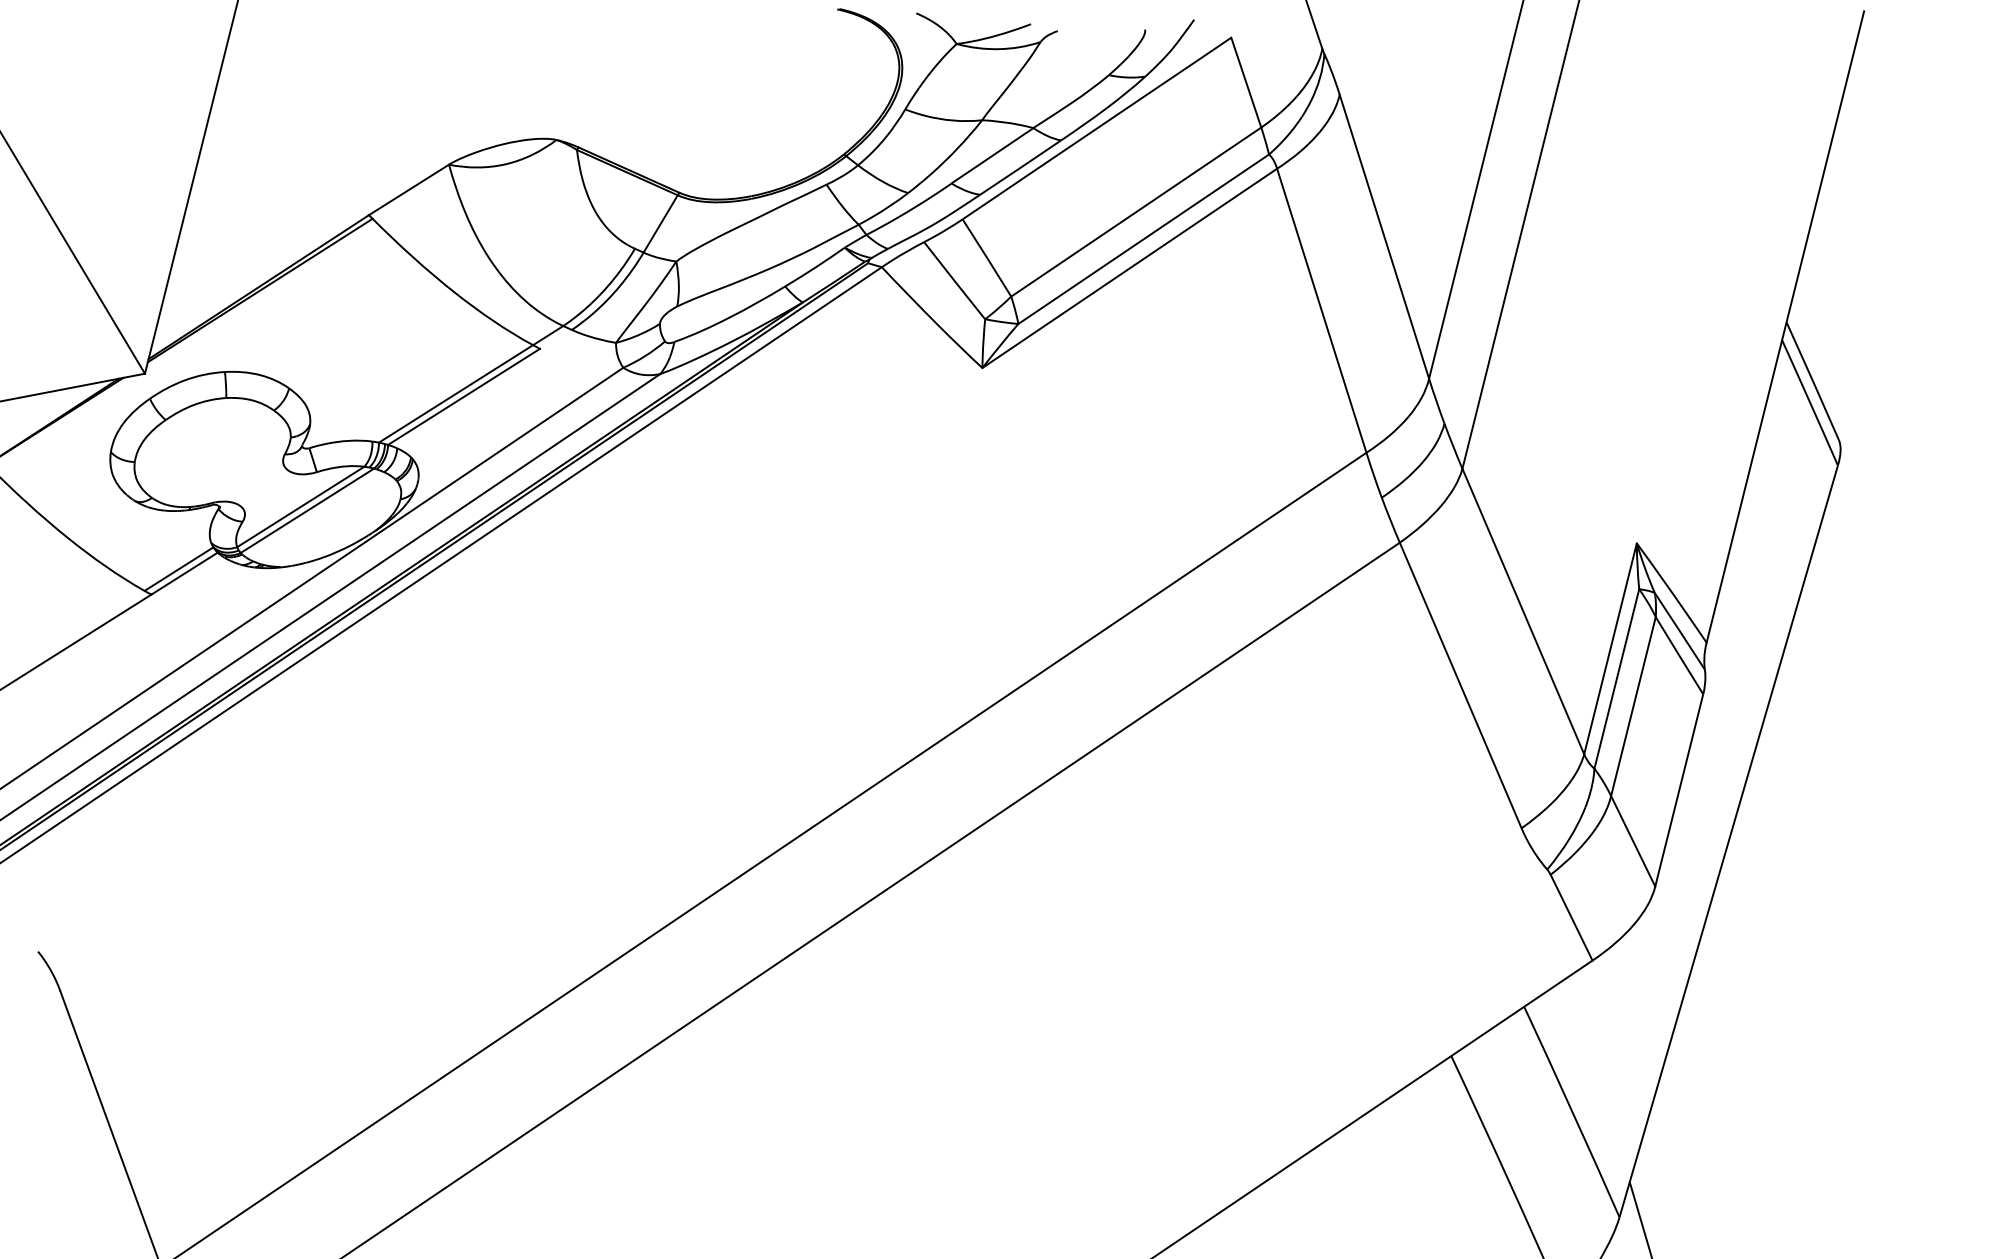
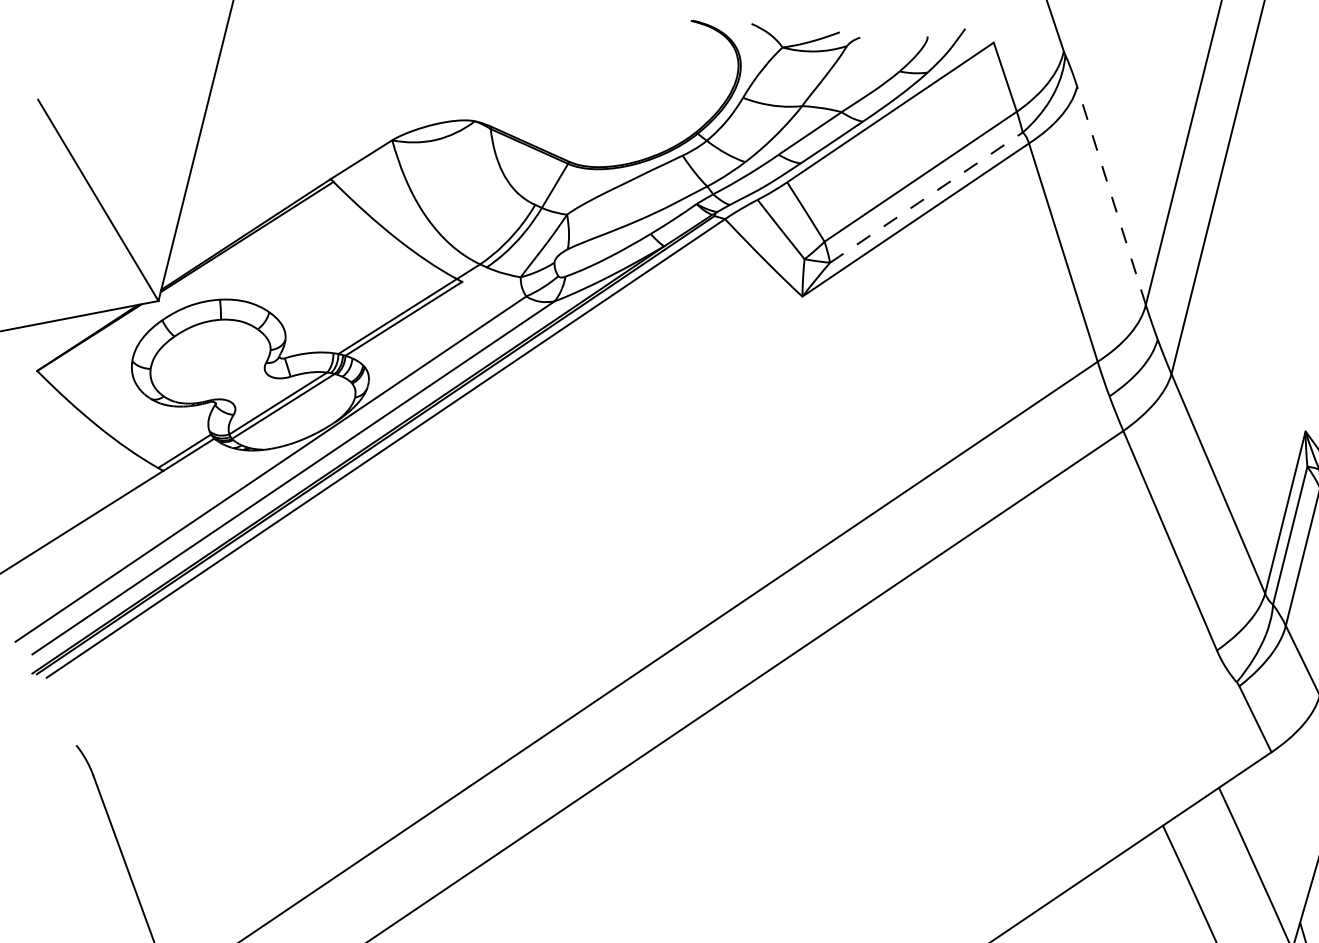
line: (1384, 236) -> (1111, 195), solid -> dashed
line: (1144, 238) -> (927, 197), solid -> dashed

